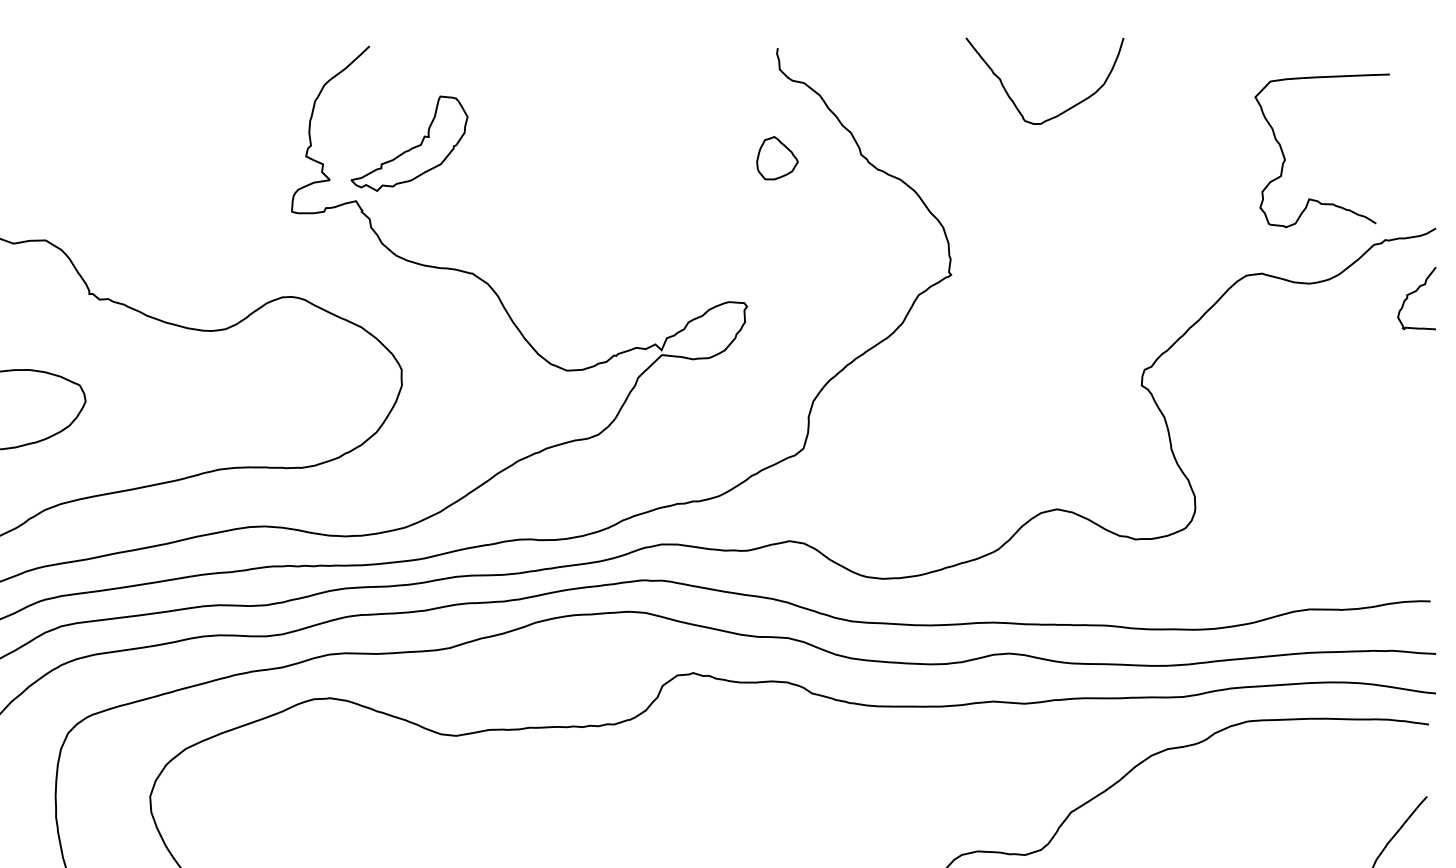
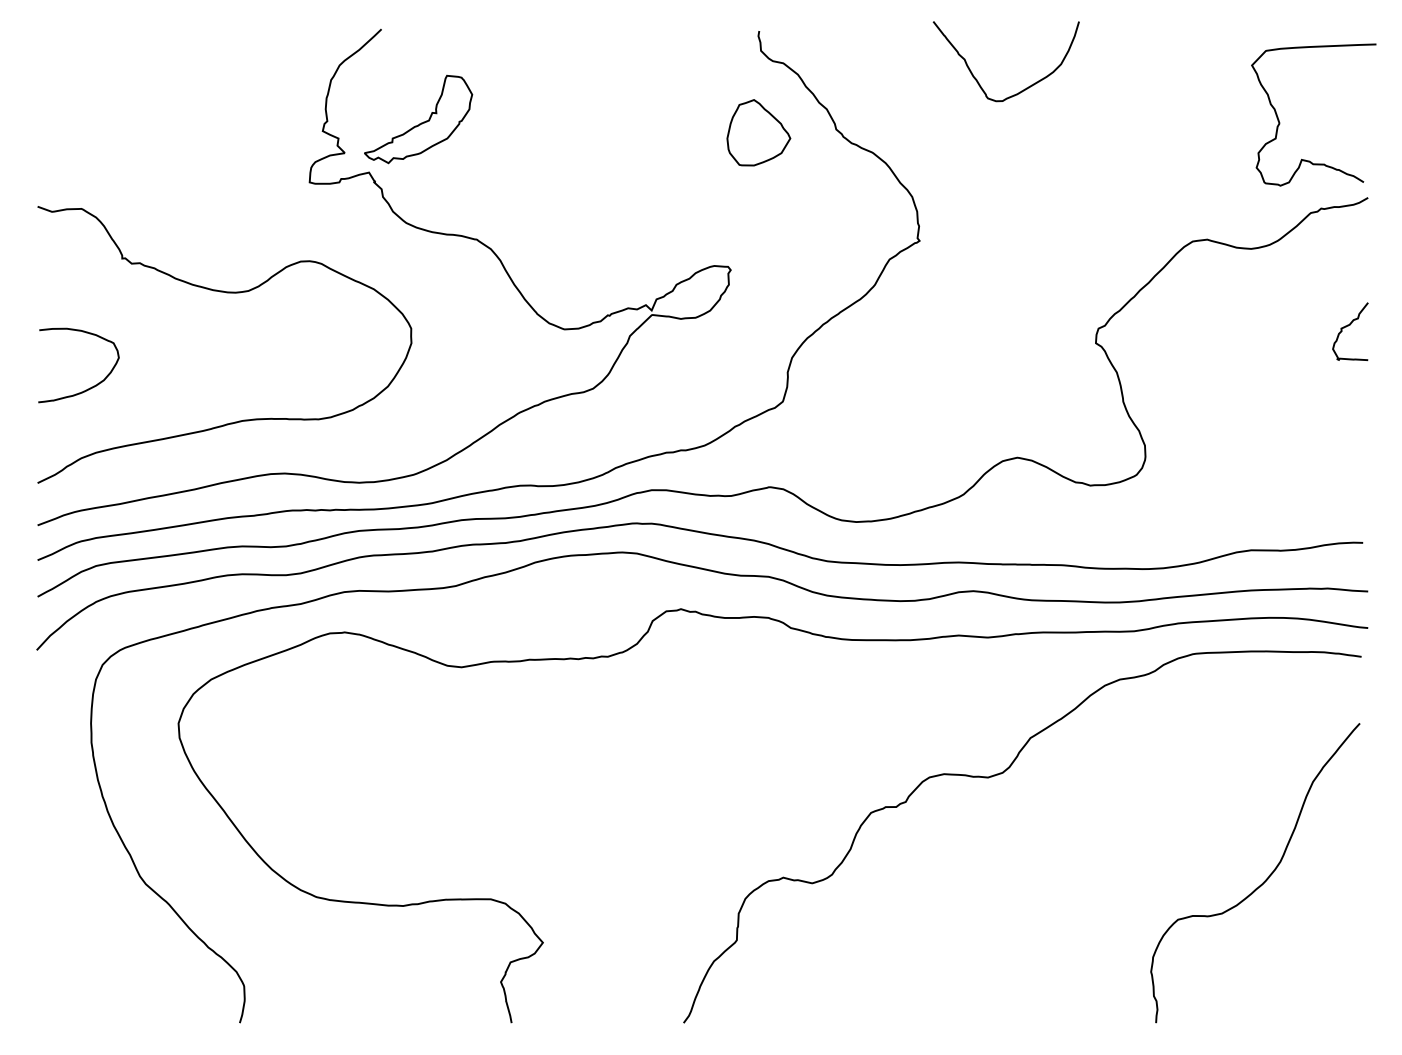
part: (777, 157) -> (758, 132), size x1.67
curve: (1286, 158) -> (1280, 122), moved
curve: (1414, 292) -> (1348, 326), moved

